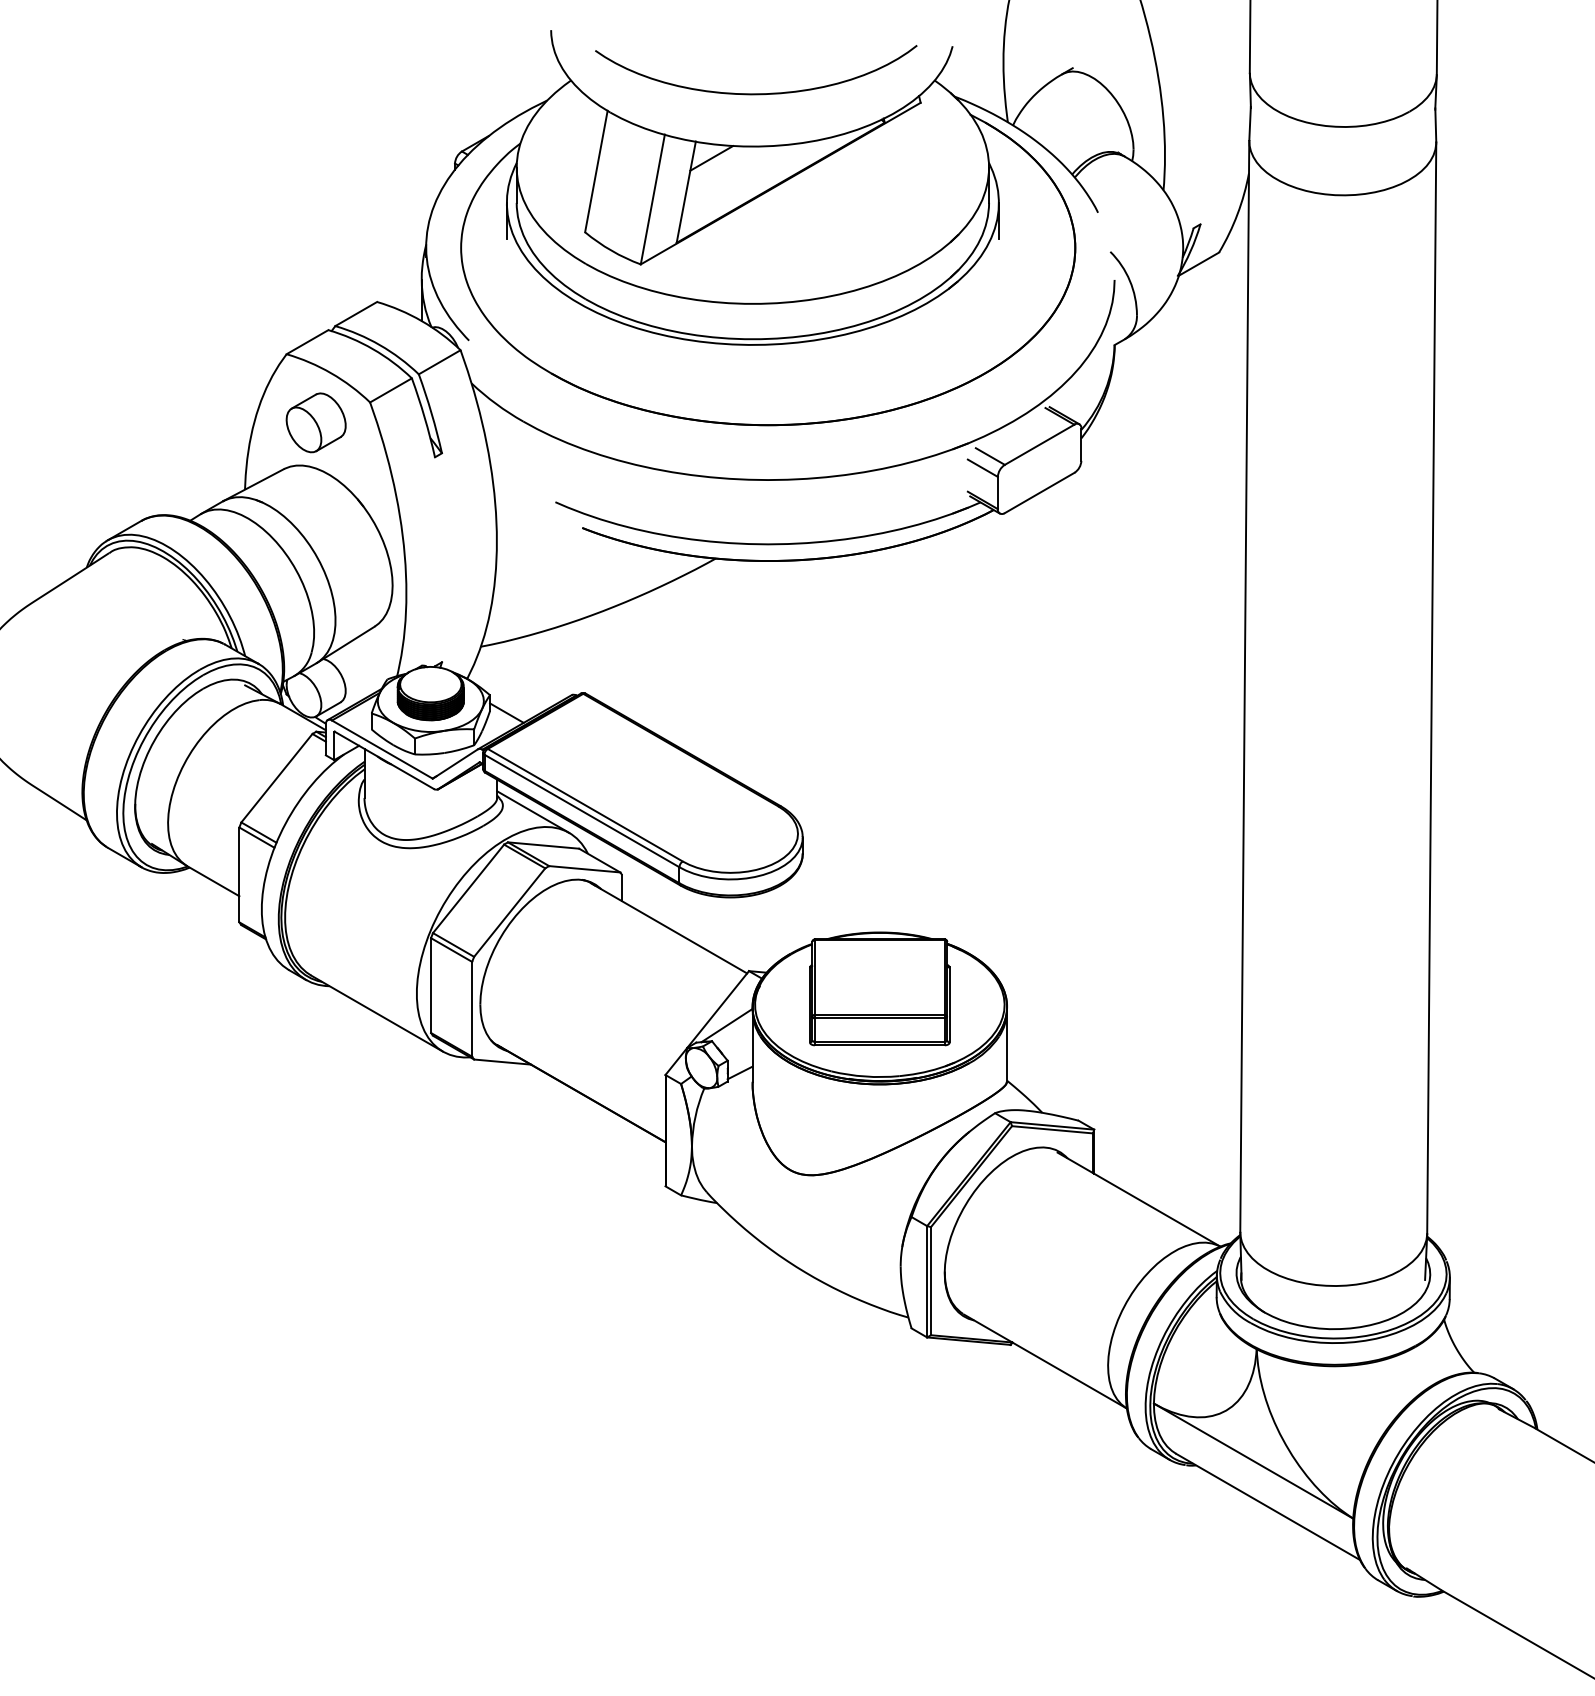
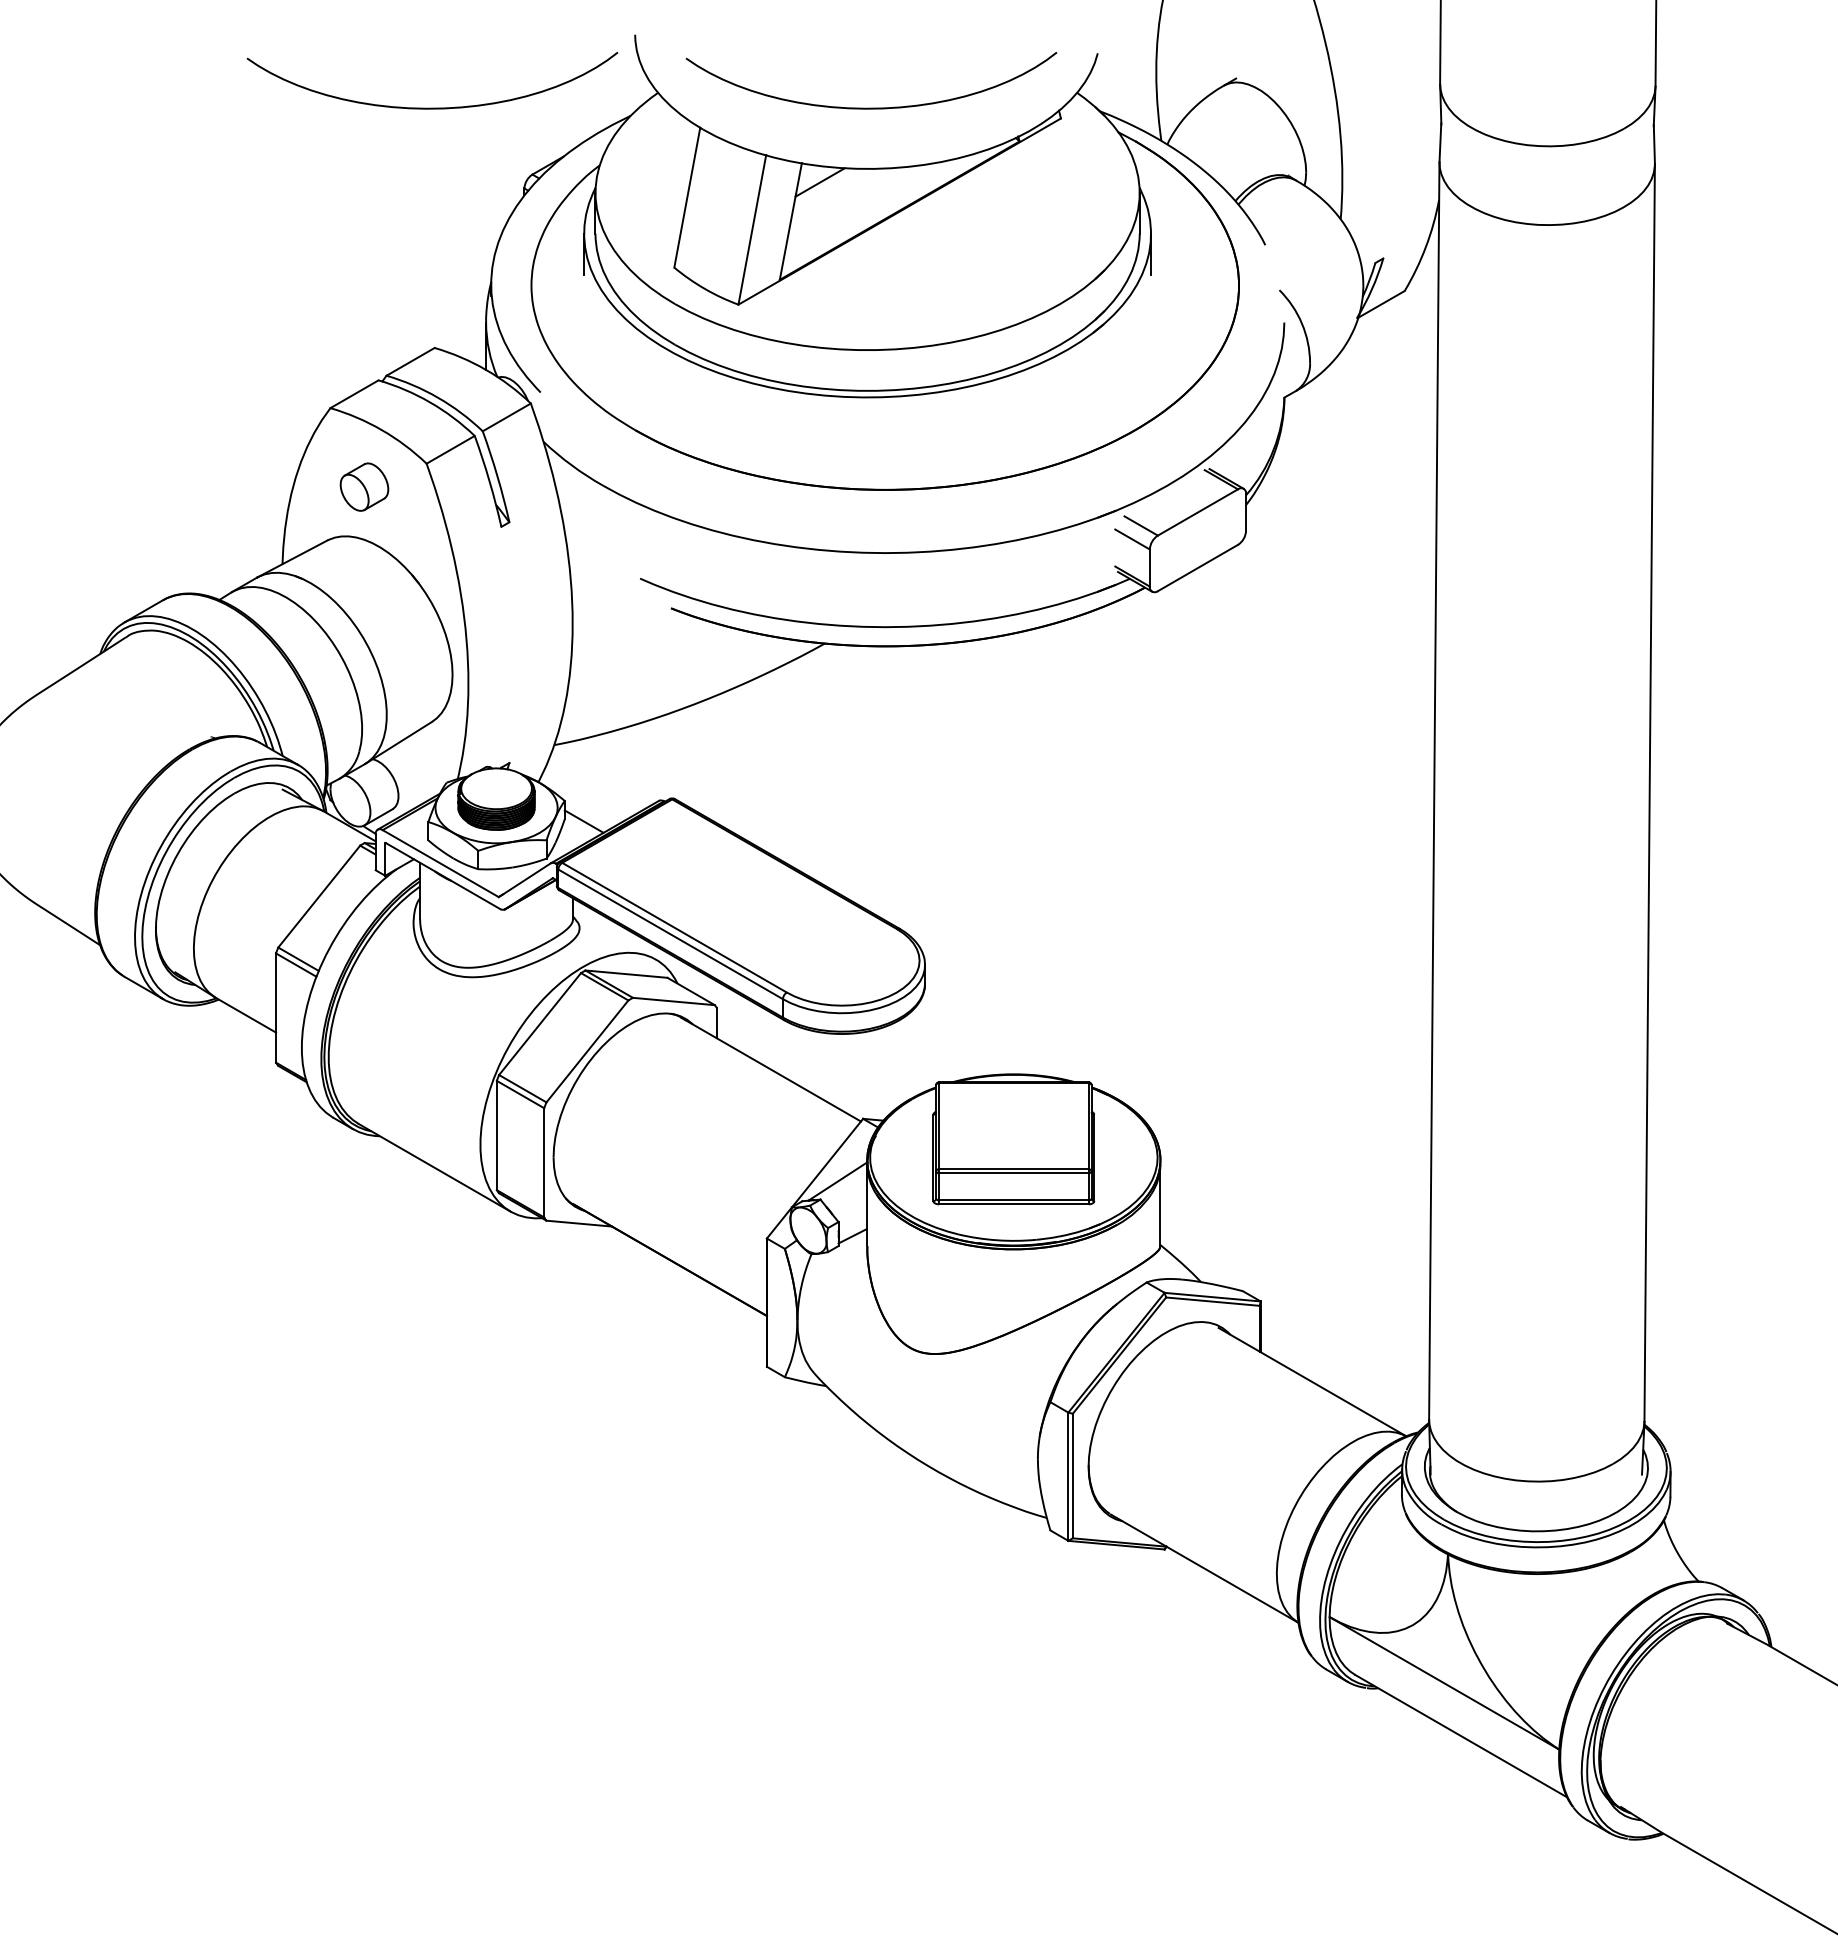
curve: (375, 93) -> (432, 107), added
part: (316, 422) -> (364, 486), size x0.7
line: (533, 811) -> (614, 935), removed

